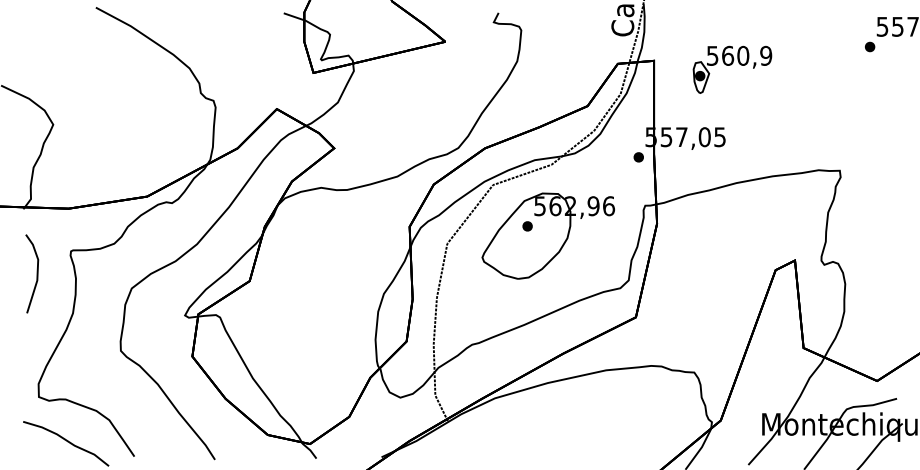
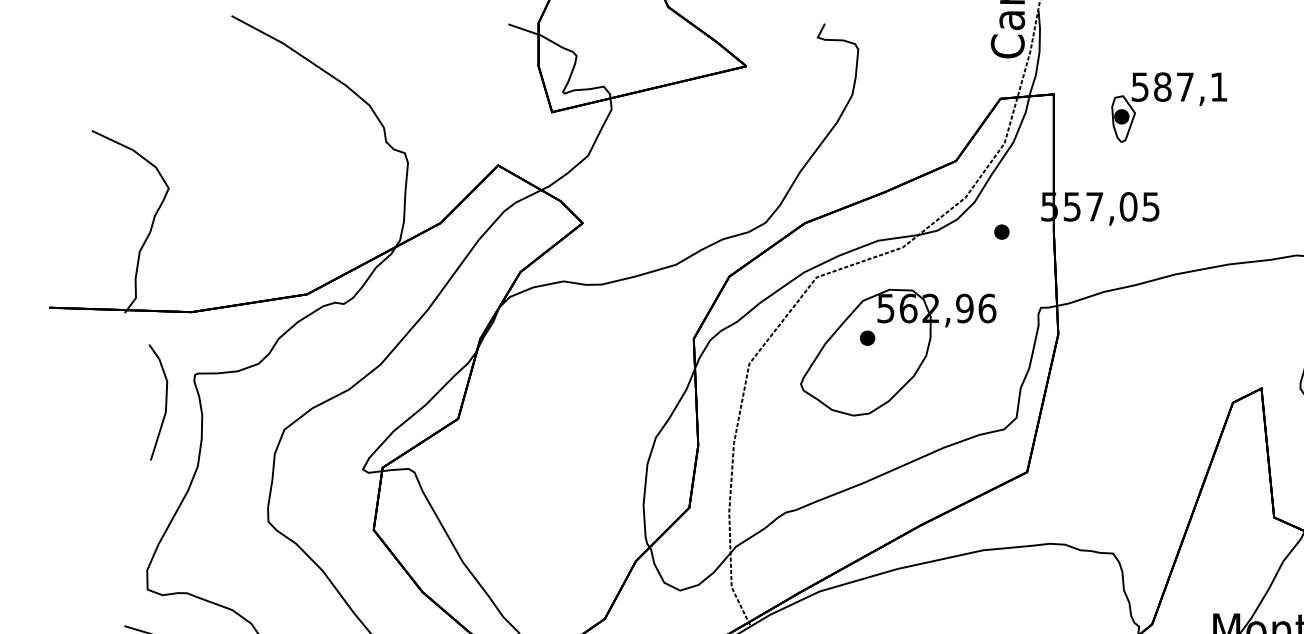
text: (747, 55) -> (1191, 86), 560,9 -> 587,1
part: (638, 157) -> (1001, 232), moved
line: (36, 273) -> (164, 401), moved

